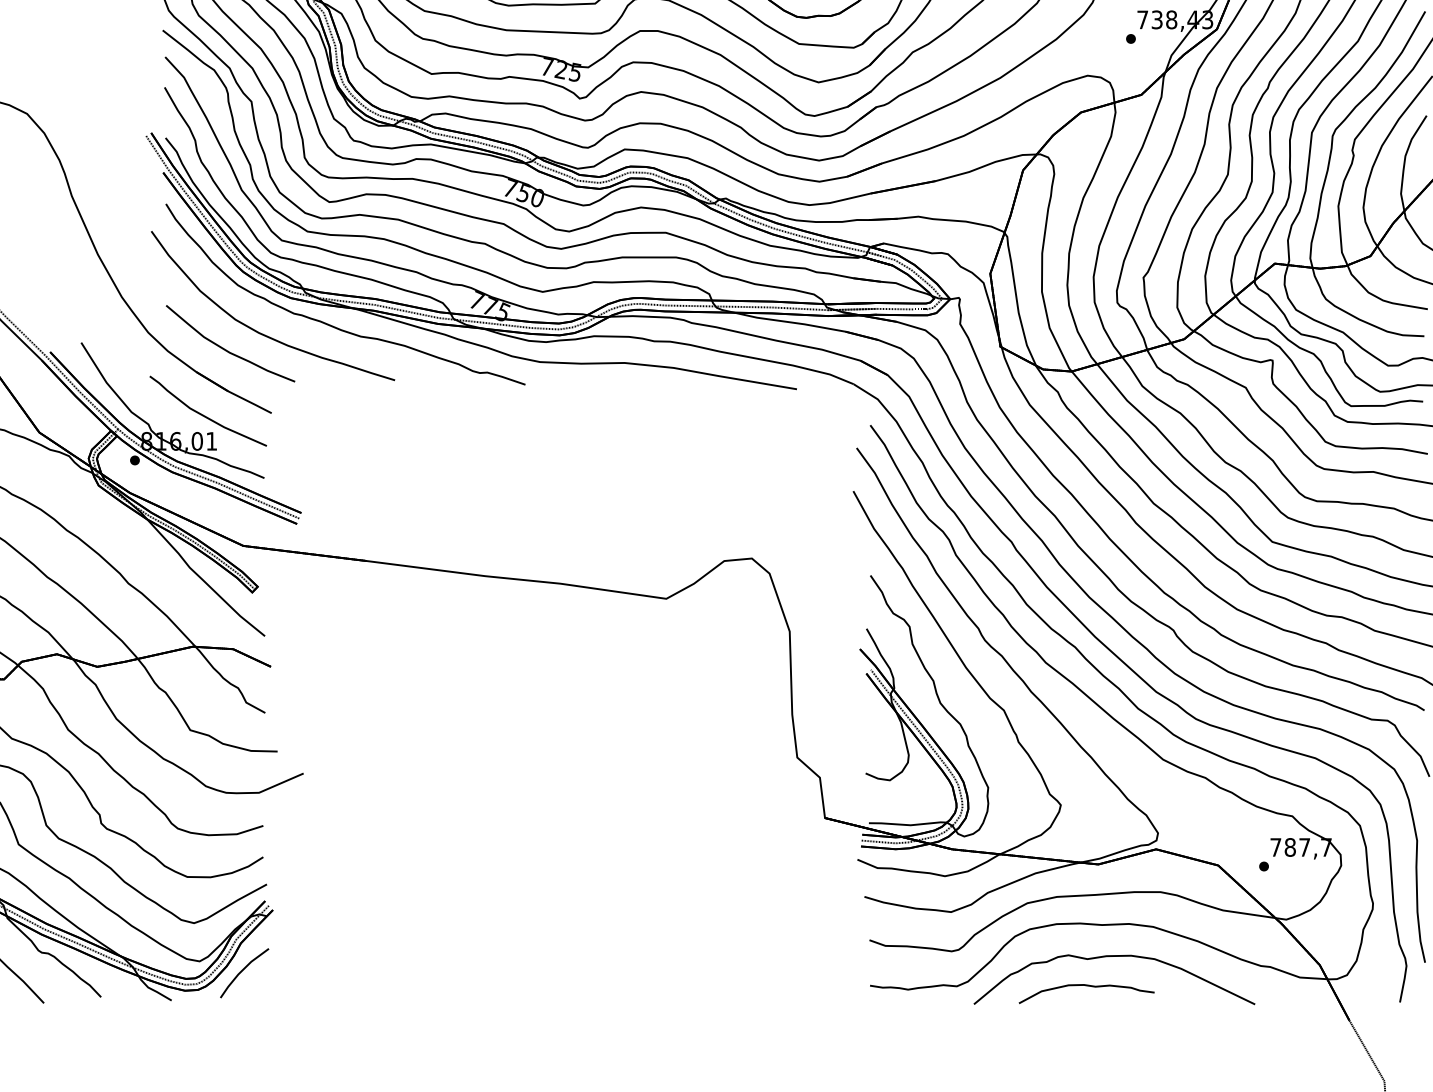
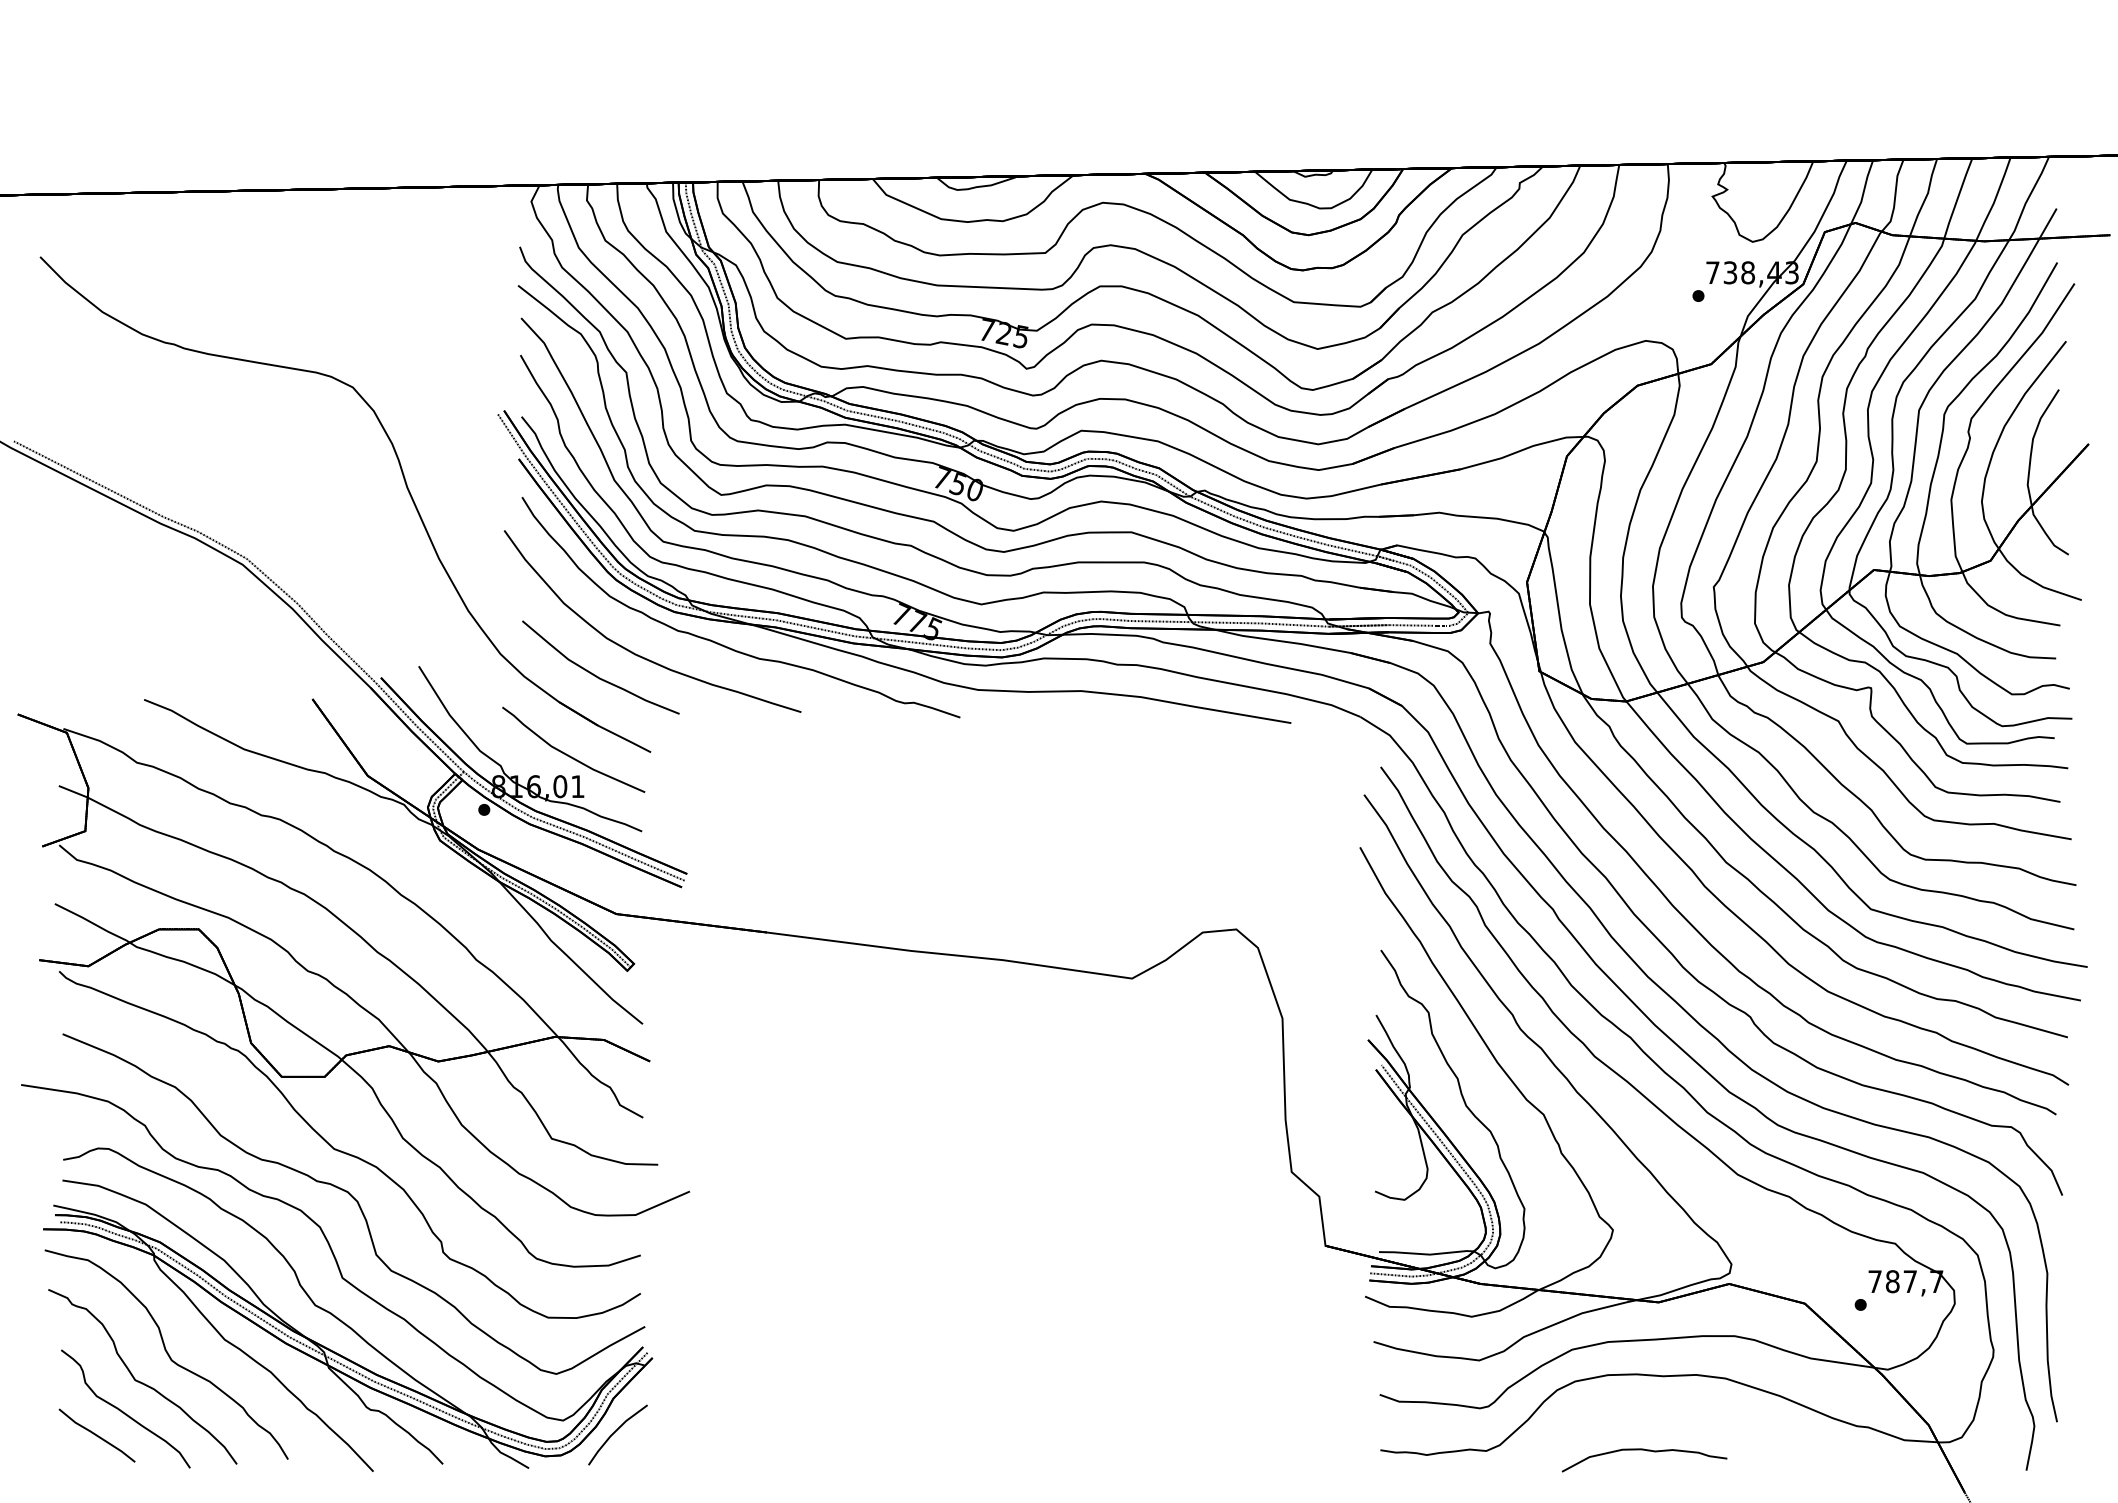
curve: (1108, 957) -> (1671, 1415), removed

